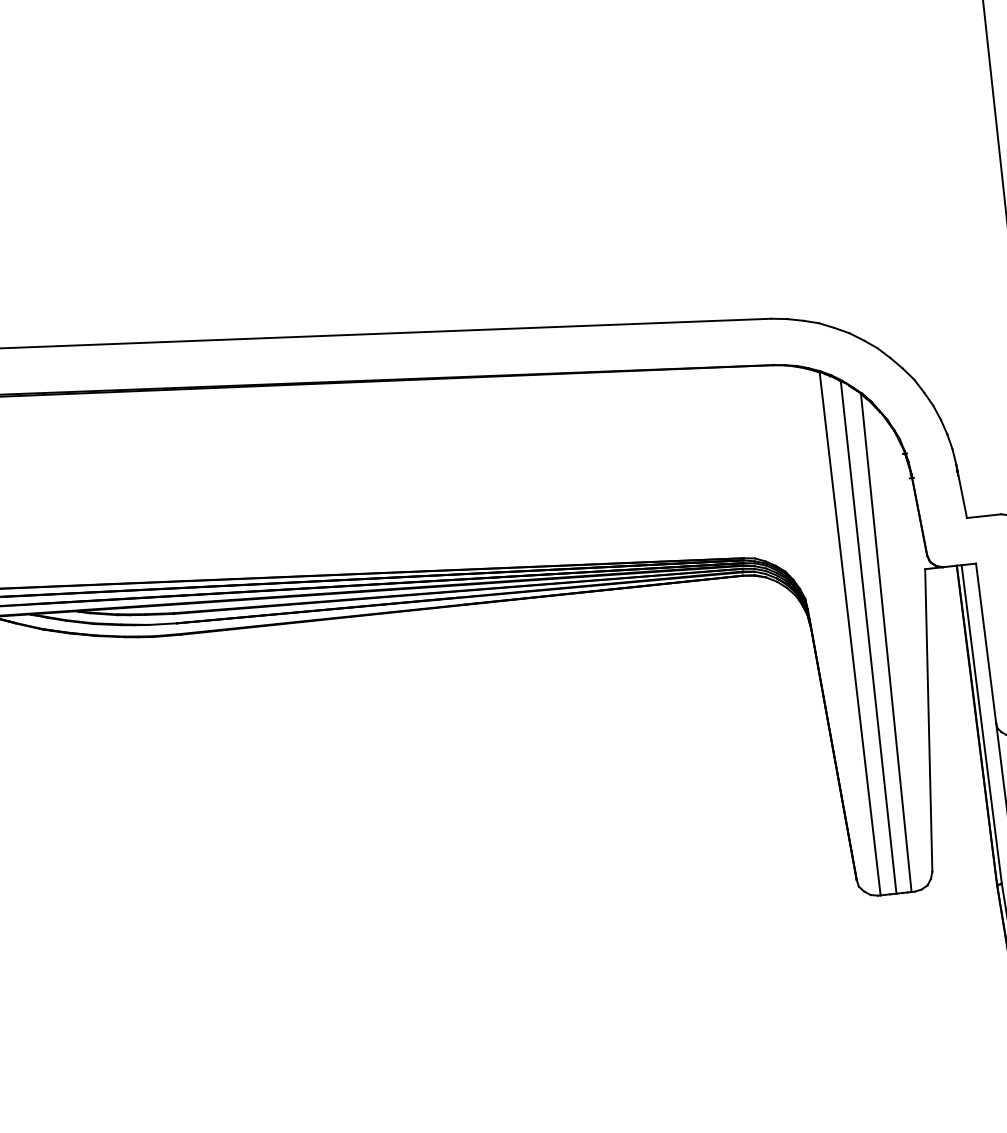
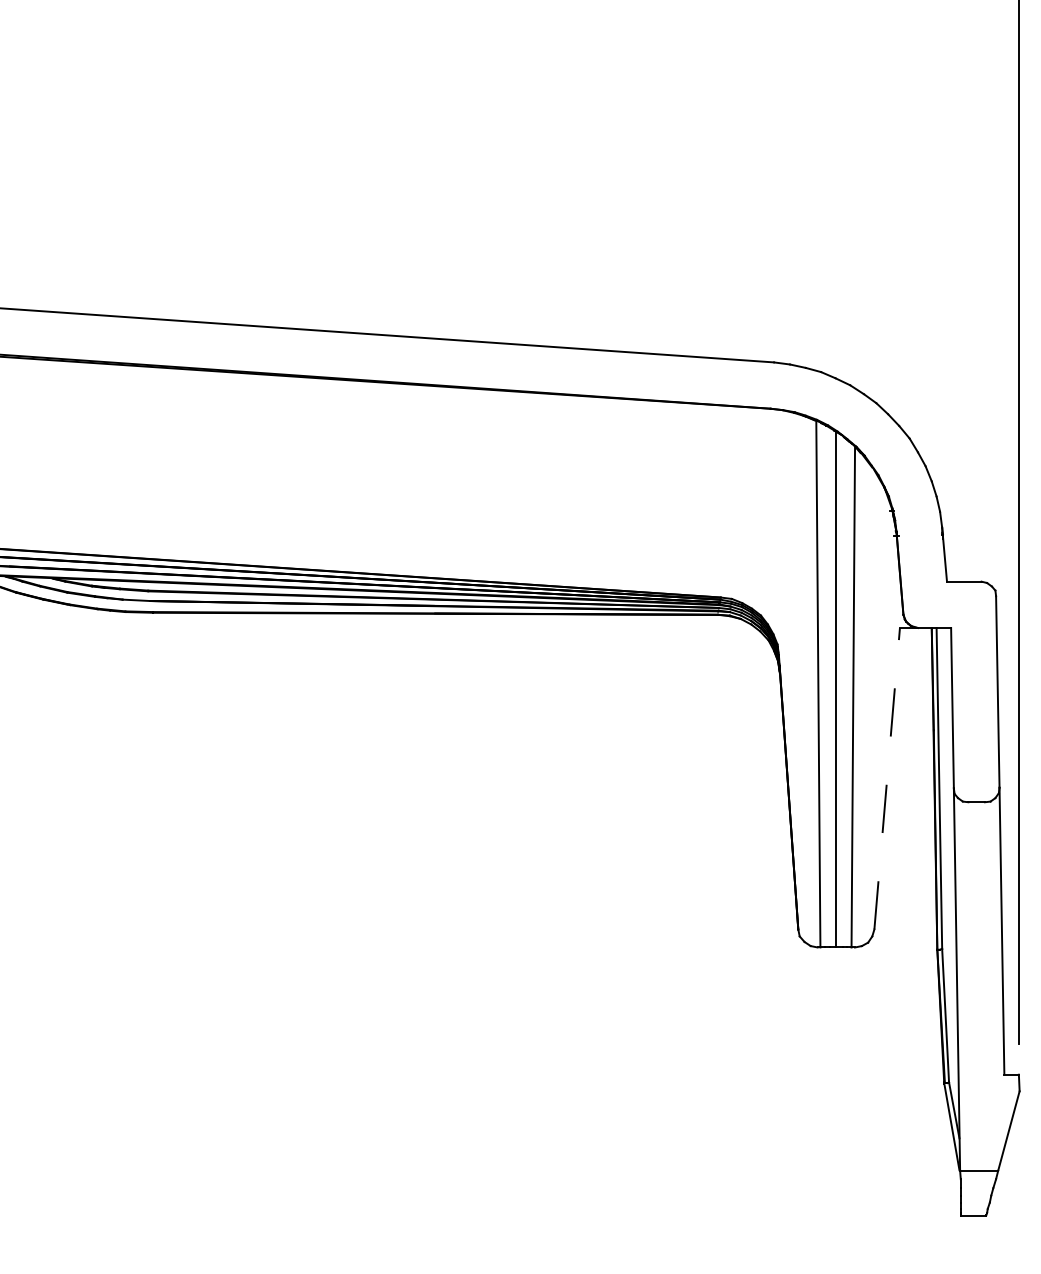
line: (929, 720) -> (887, 778), solid -> dashed

